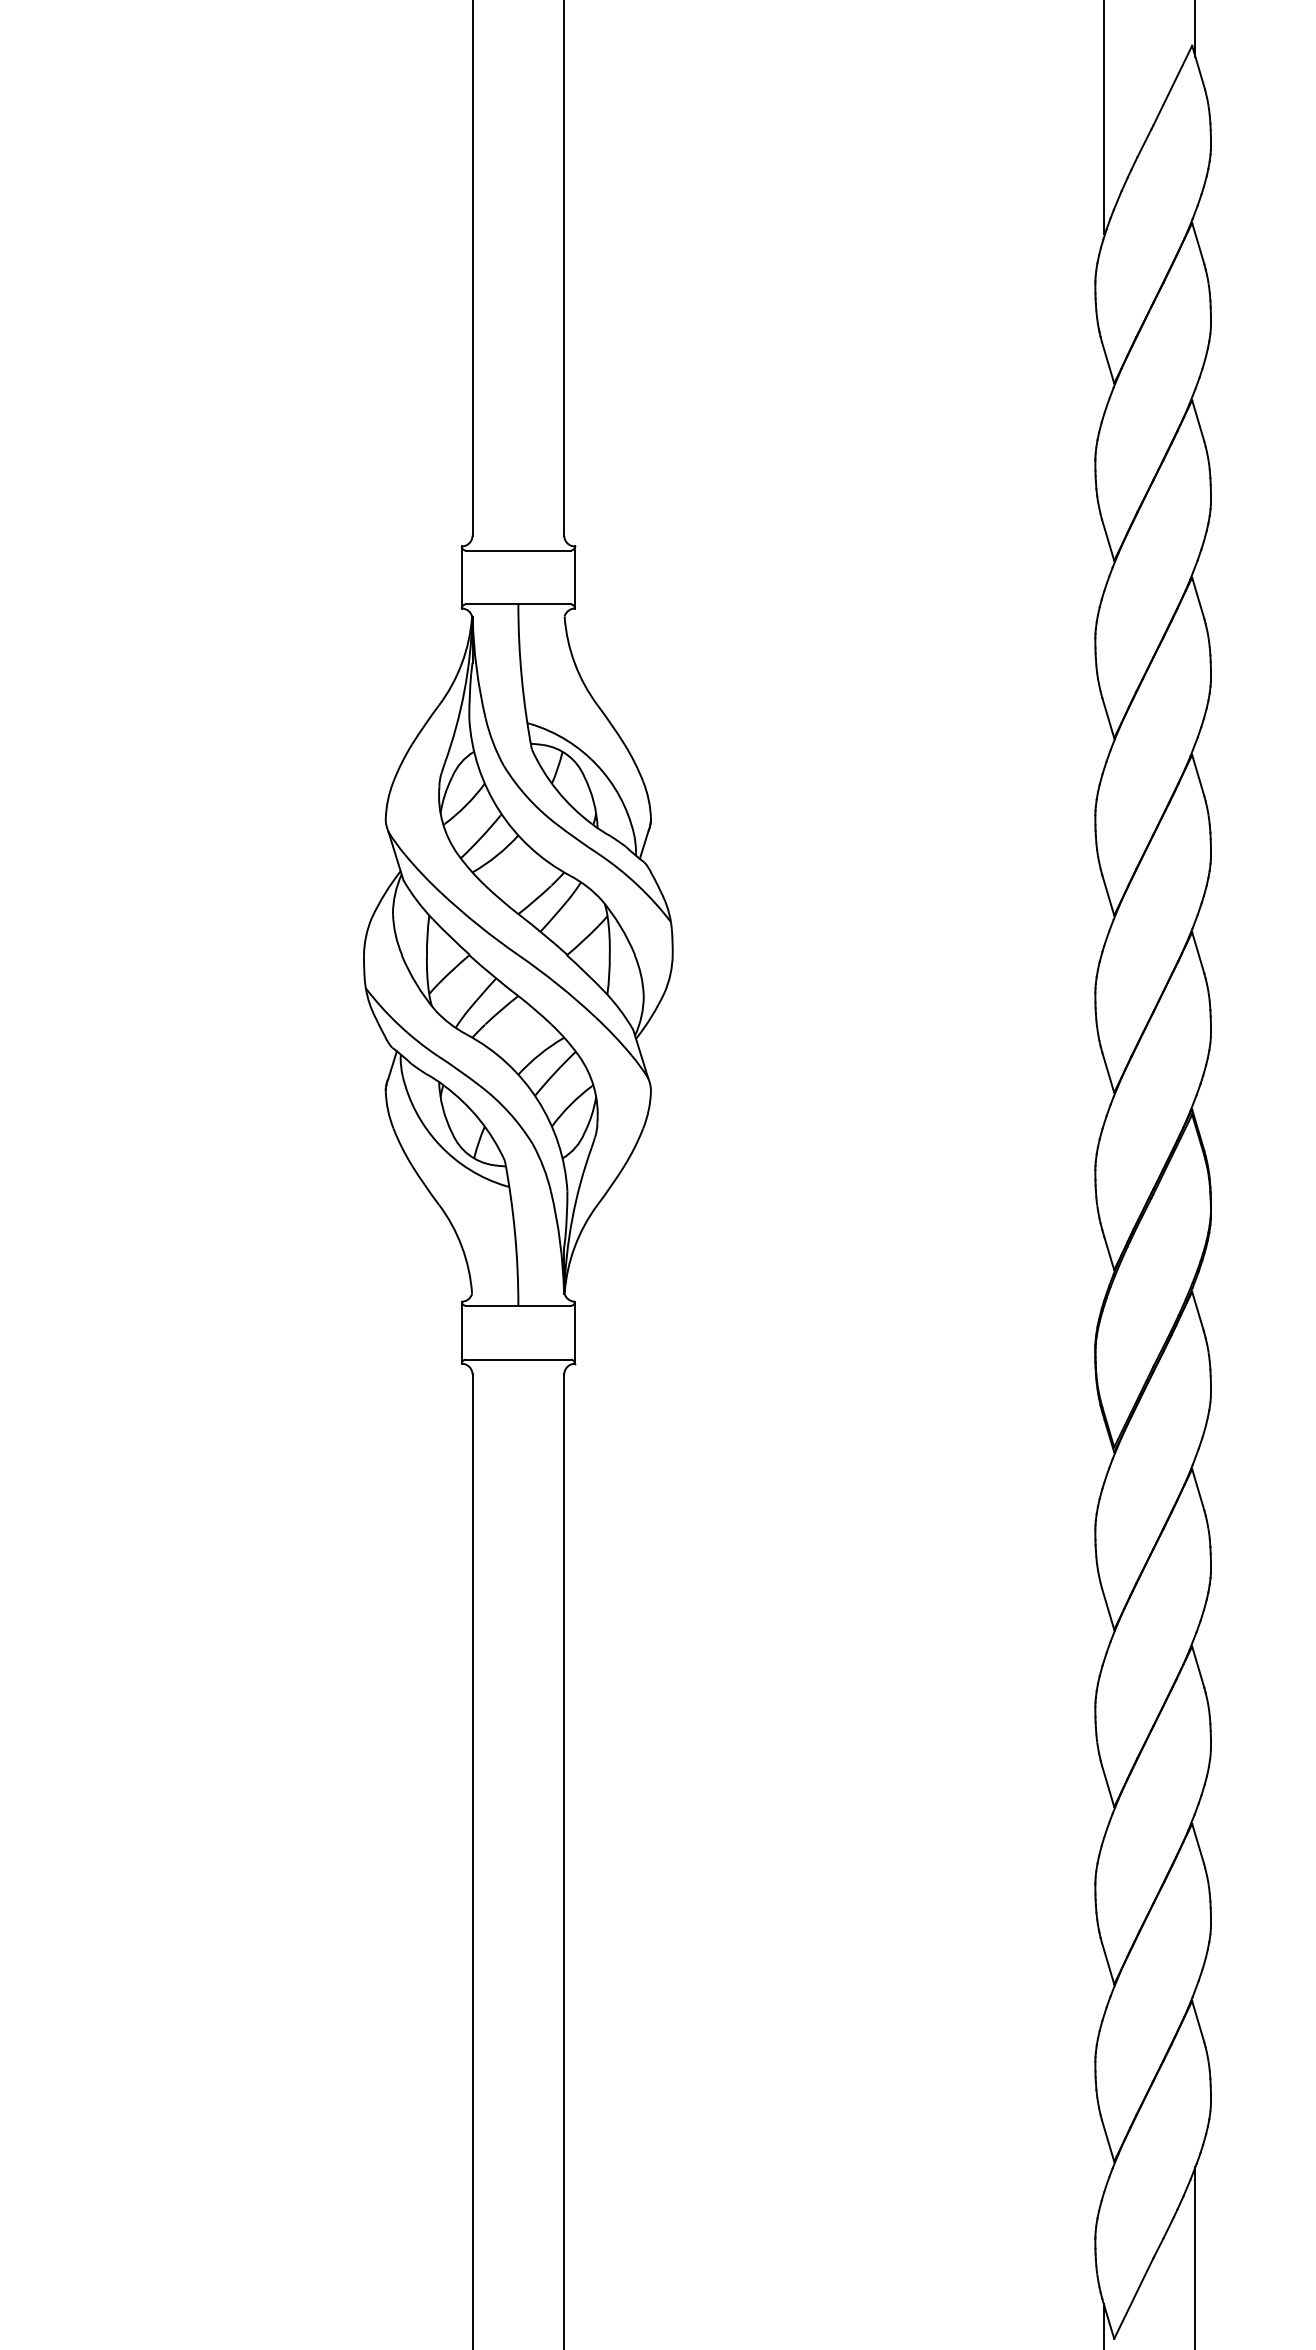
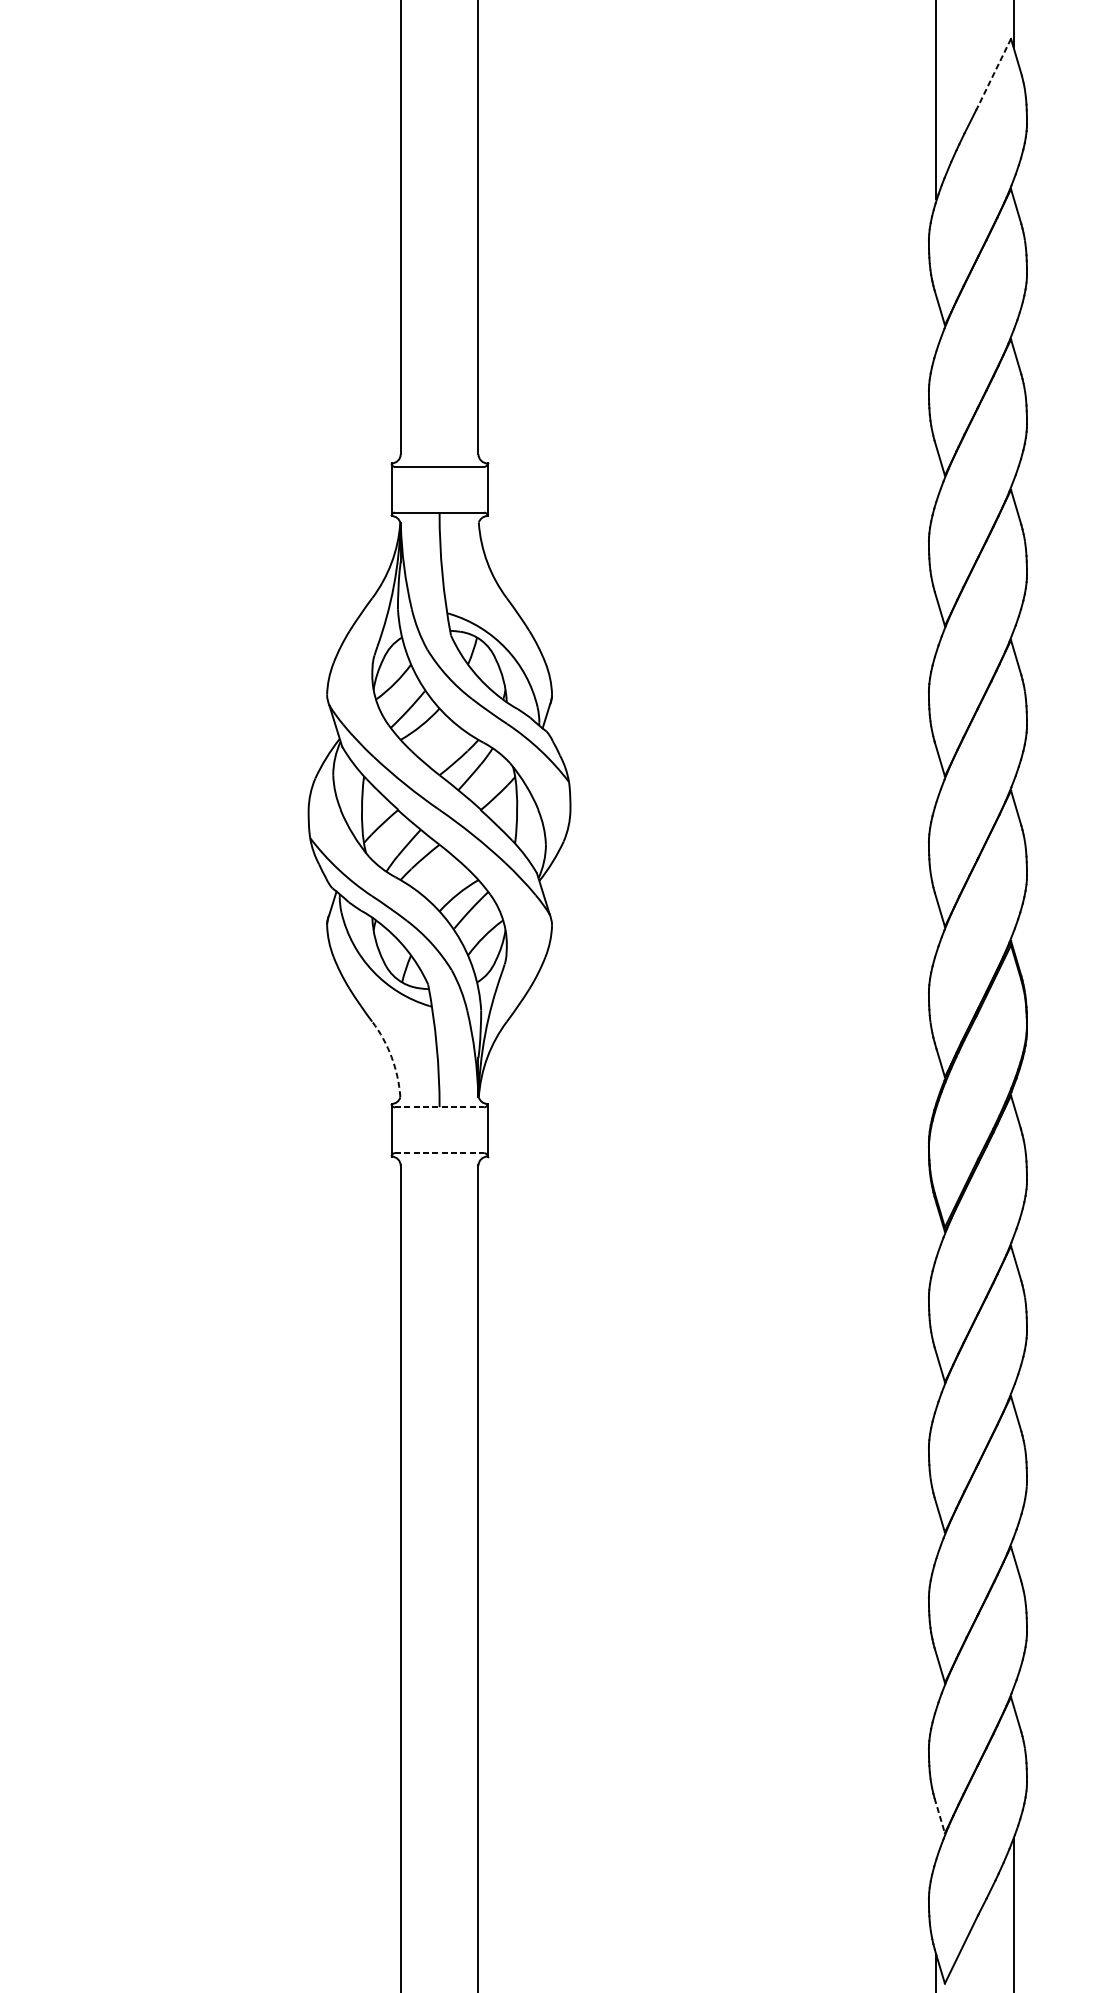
line: (1172, 85) -> (994, 72), solid -> dashed
arc: (461, 1246) -> (391, 1057), solid -> dashed
line: (518, 1305) -> (439, 1107), solid -> dashed
line: (518, 1359) -> (439, 1152), solid -> dashed
line: (1108, 2141) -> (940, 1816), solid -> dashed

